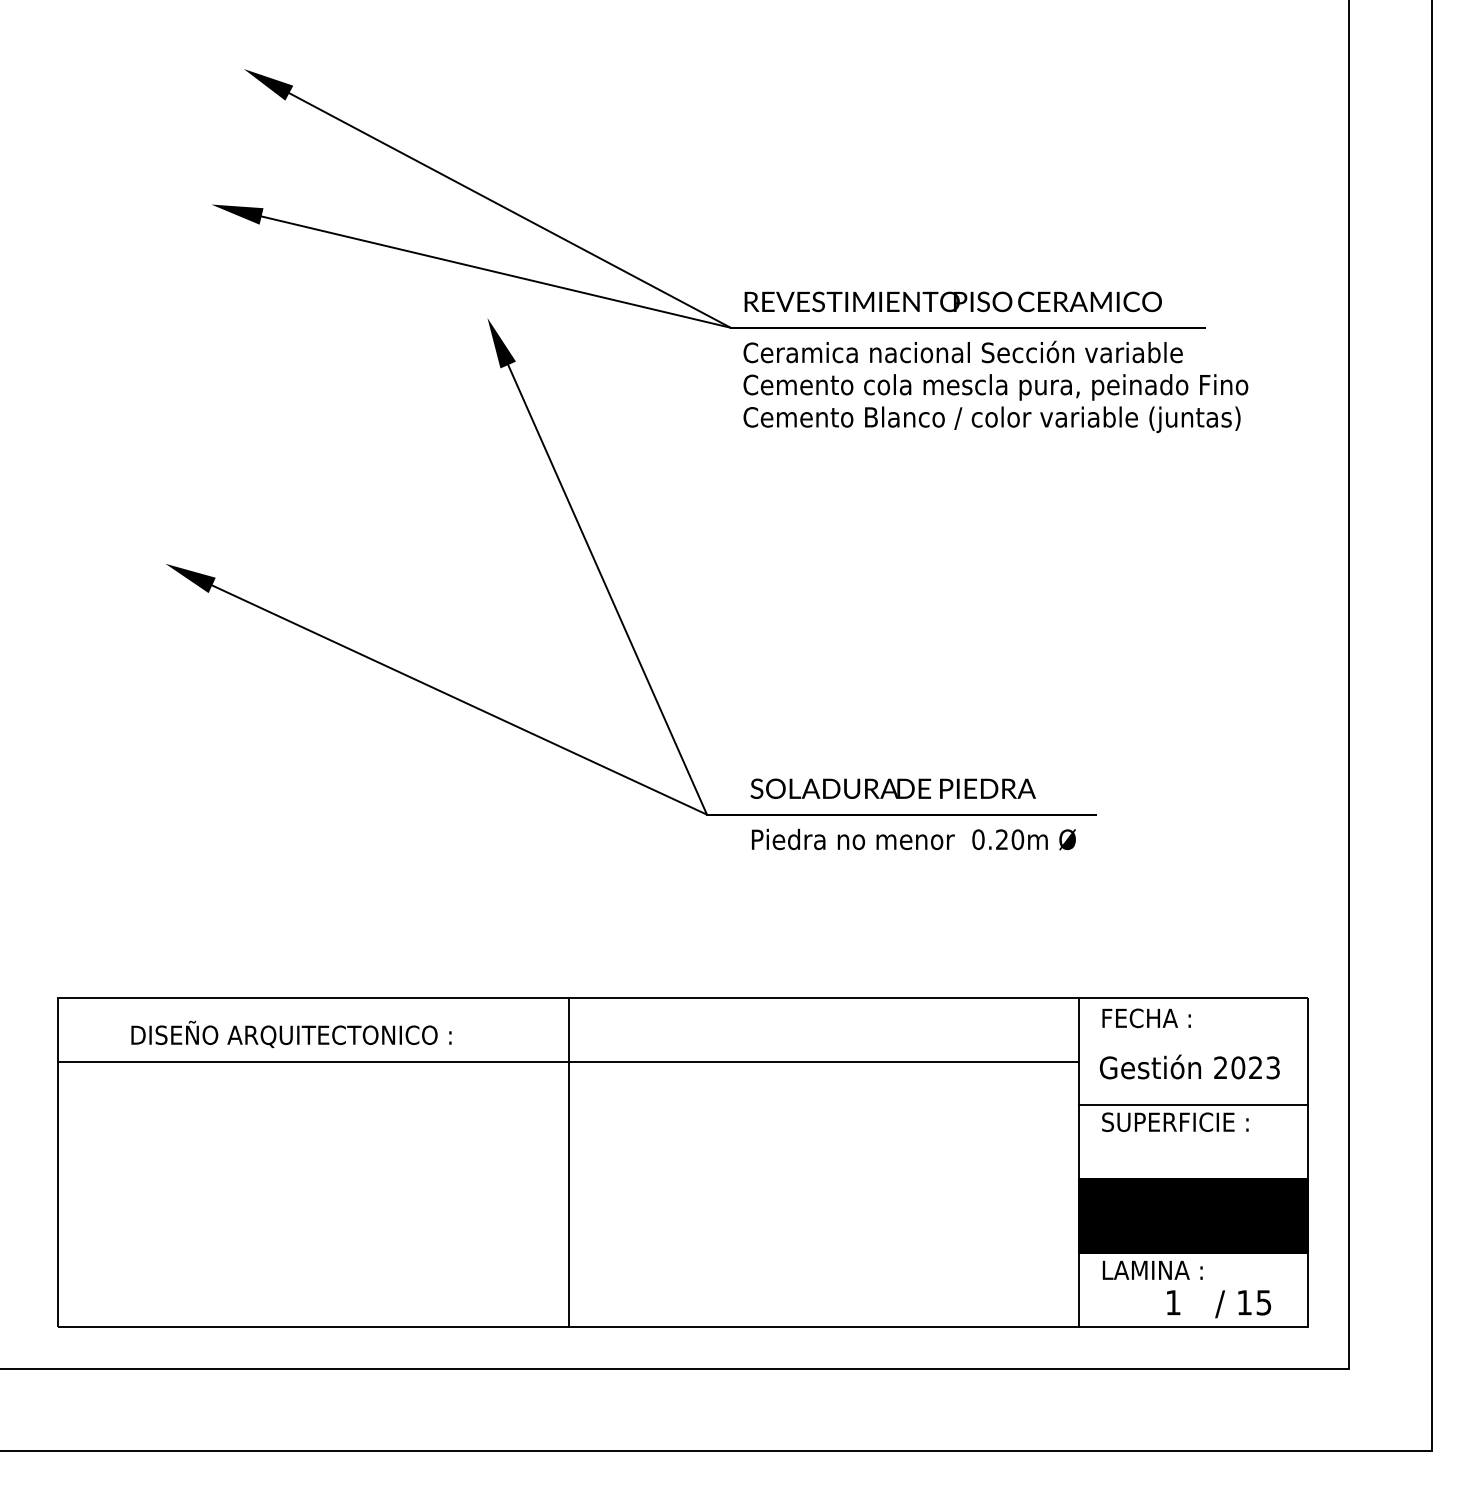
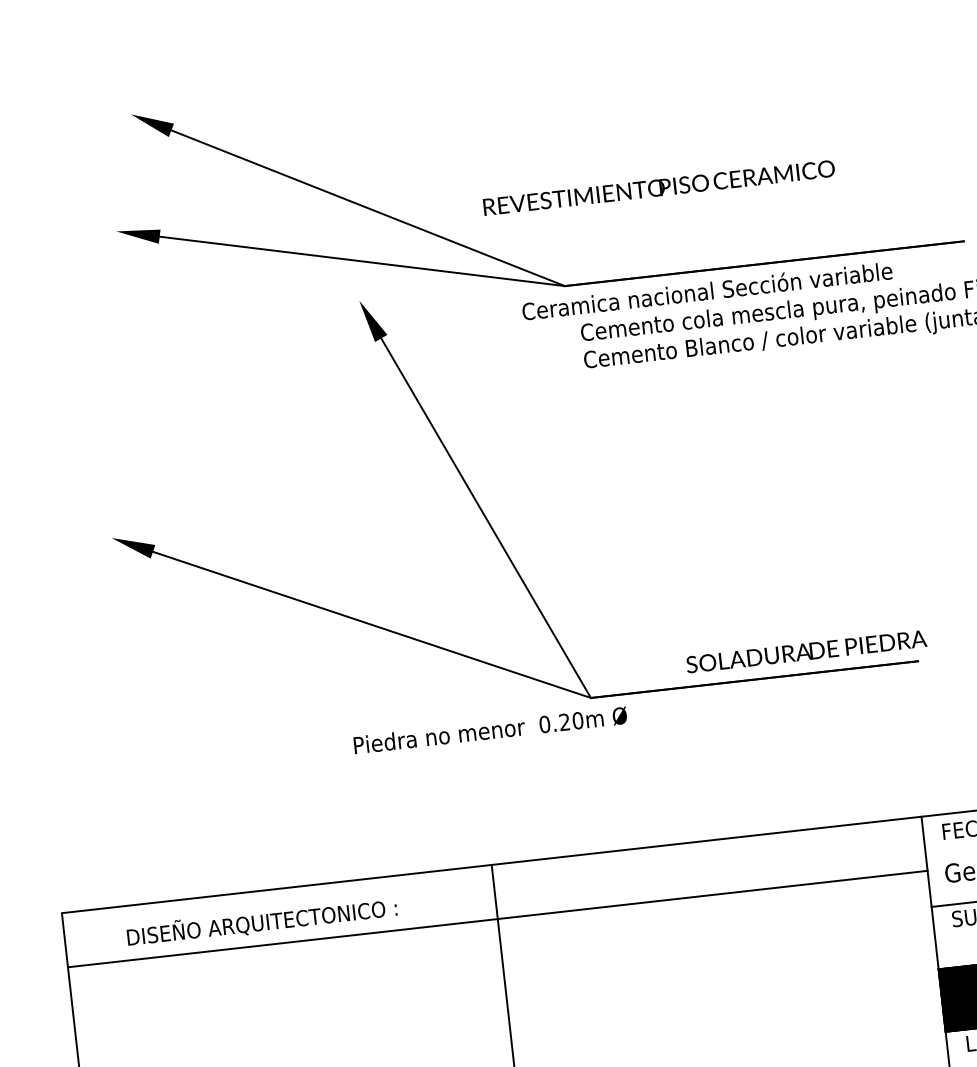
text: (952, 301) -> (658, 187), moved
text: (962, 351) -> (706, 290), moved
text: (892, 788) -> (805, 651), moved
text: (913, 839) -> (490, 730), moved

